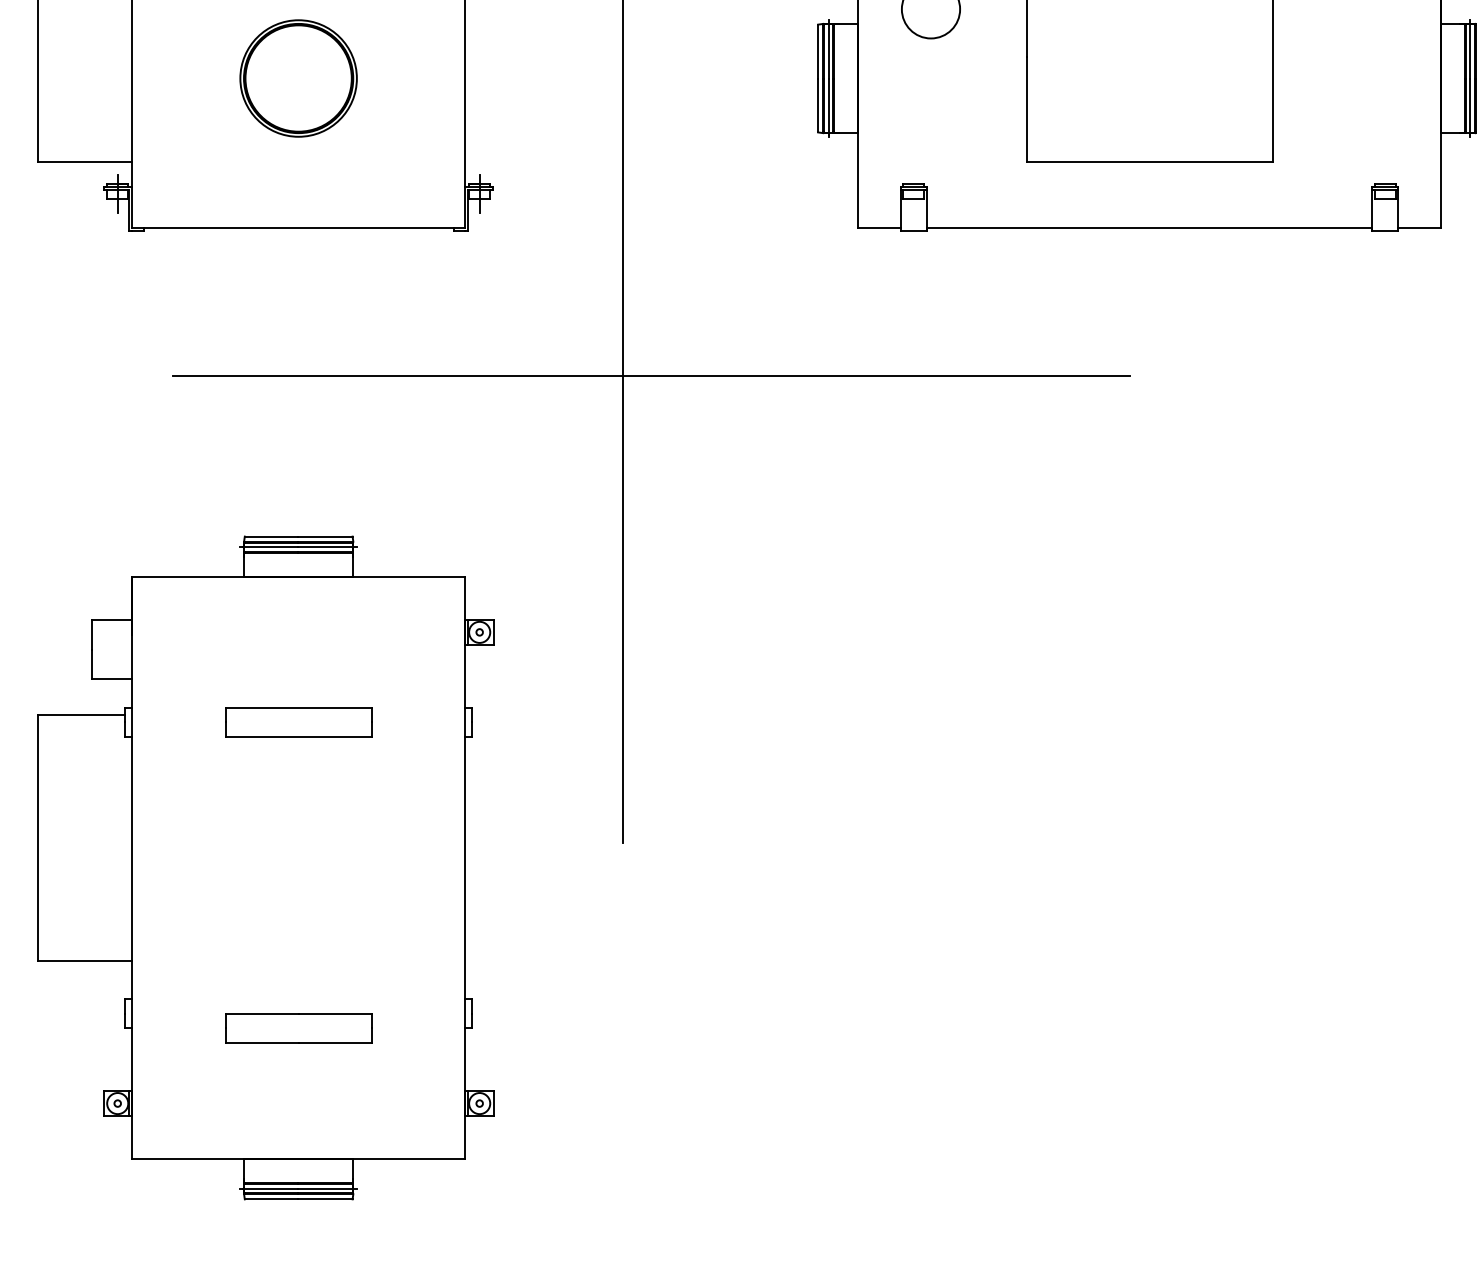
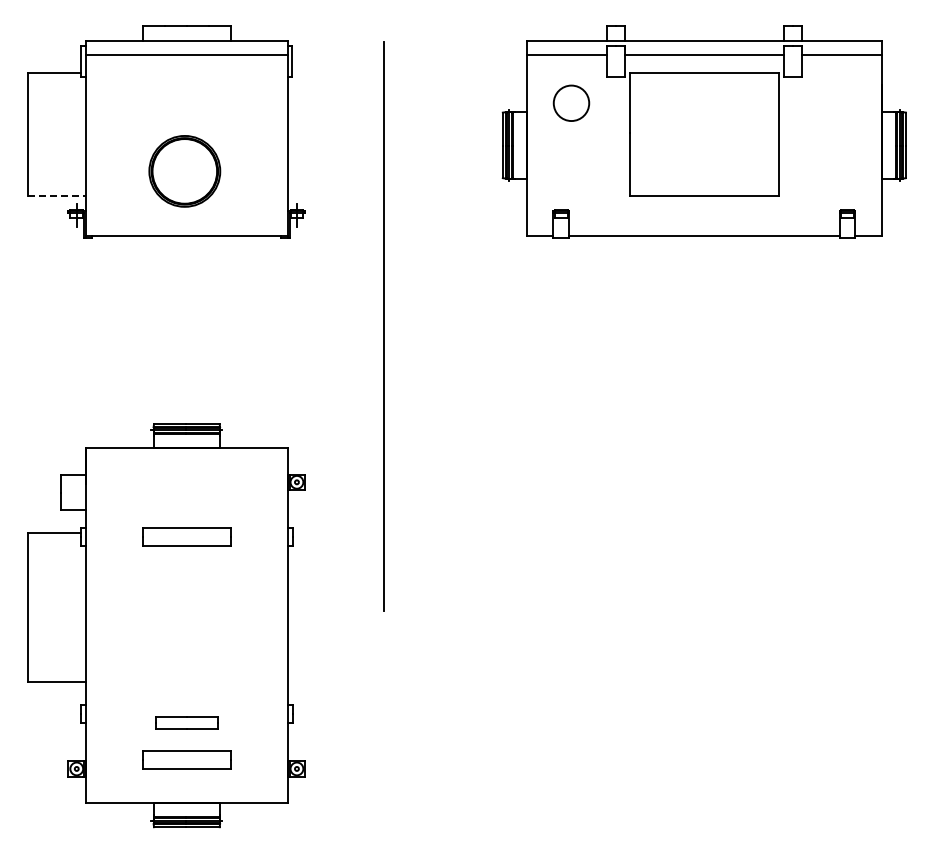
part: (298, 78) -> (184, 171), moved
line: (84, 160) -> (56, 195), solid -> dashed
line: (651, 376) -> (401, 326), removed
part: (298, 1027) -> (186, 722), size x0.7
part: (298, 1088) -> (186, 759), added

